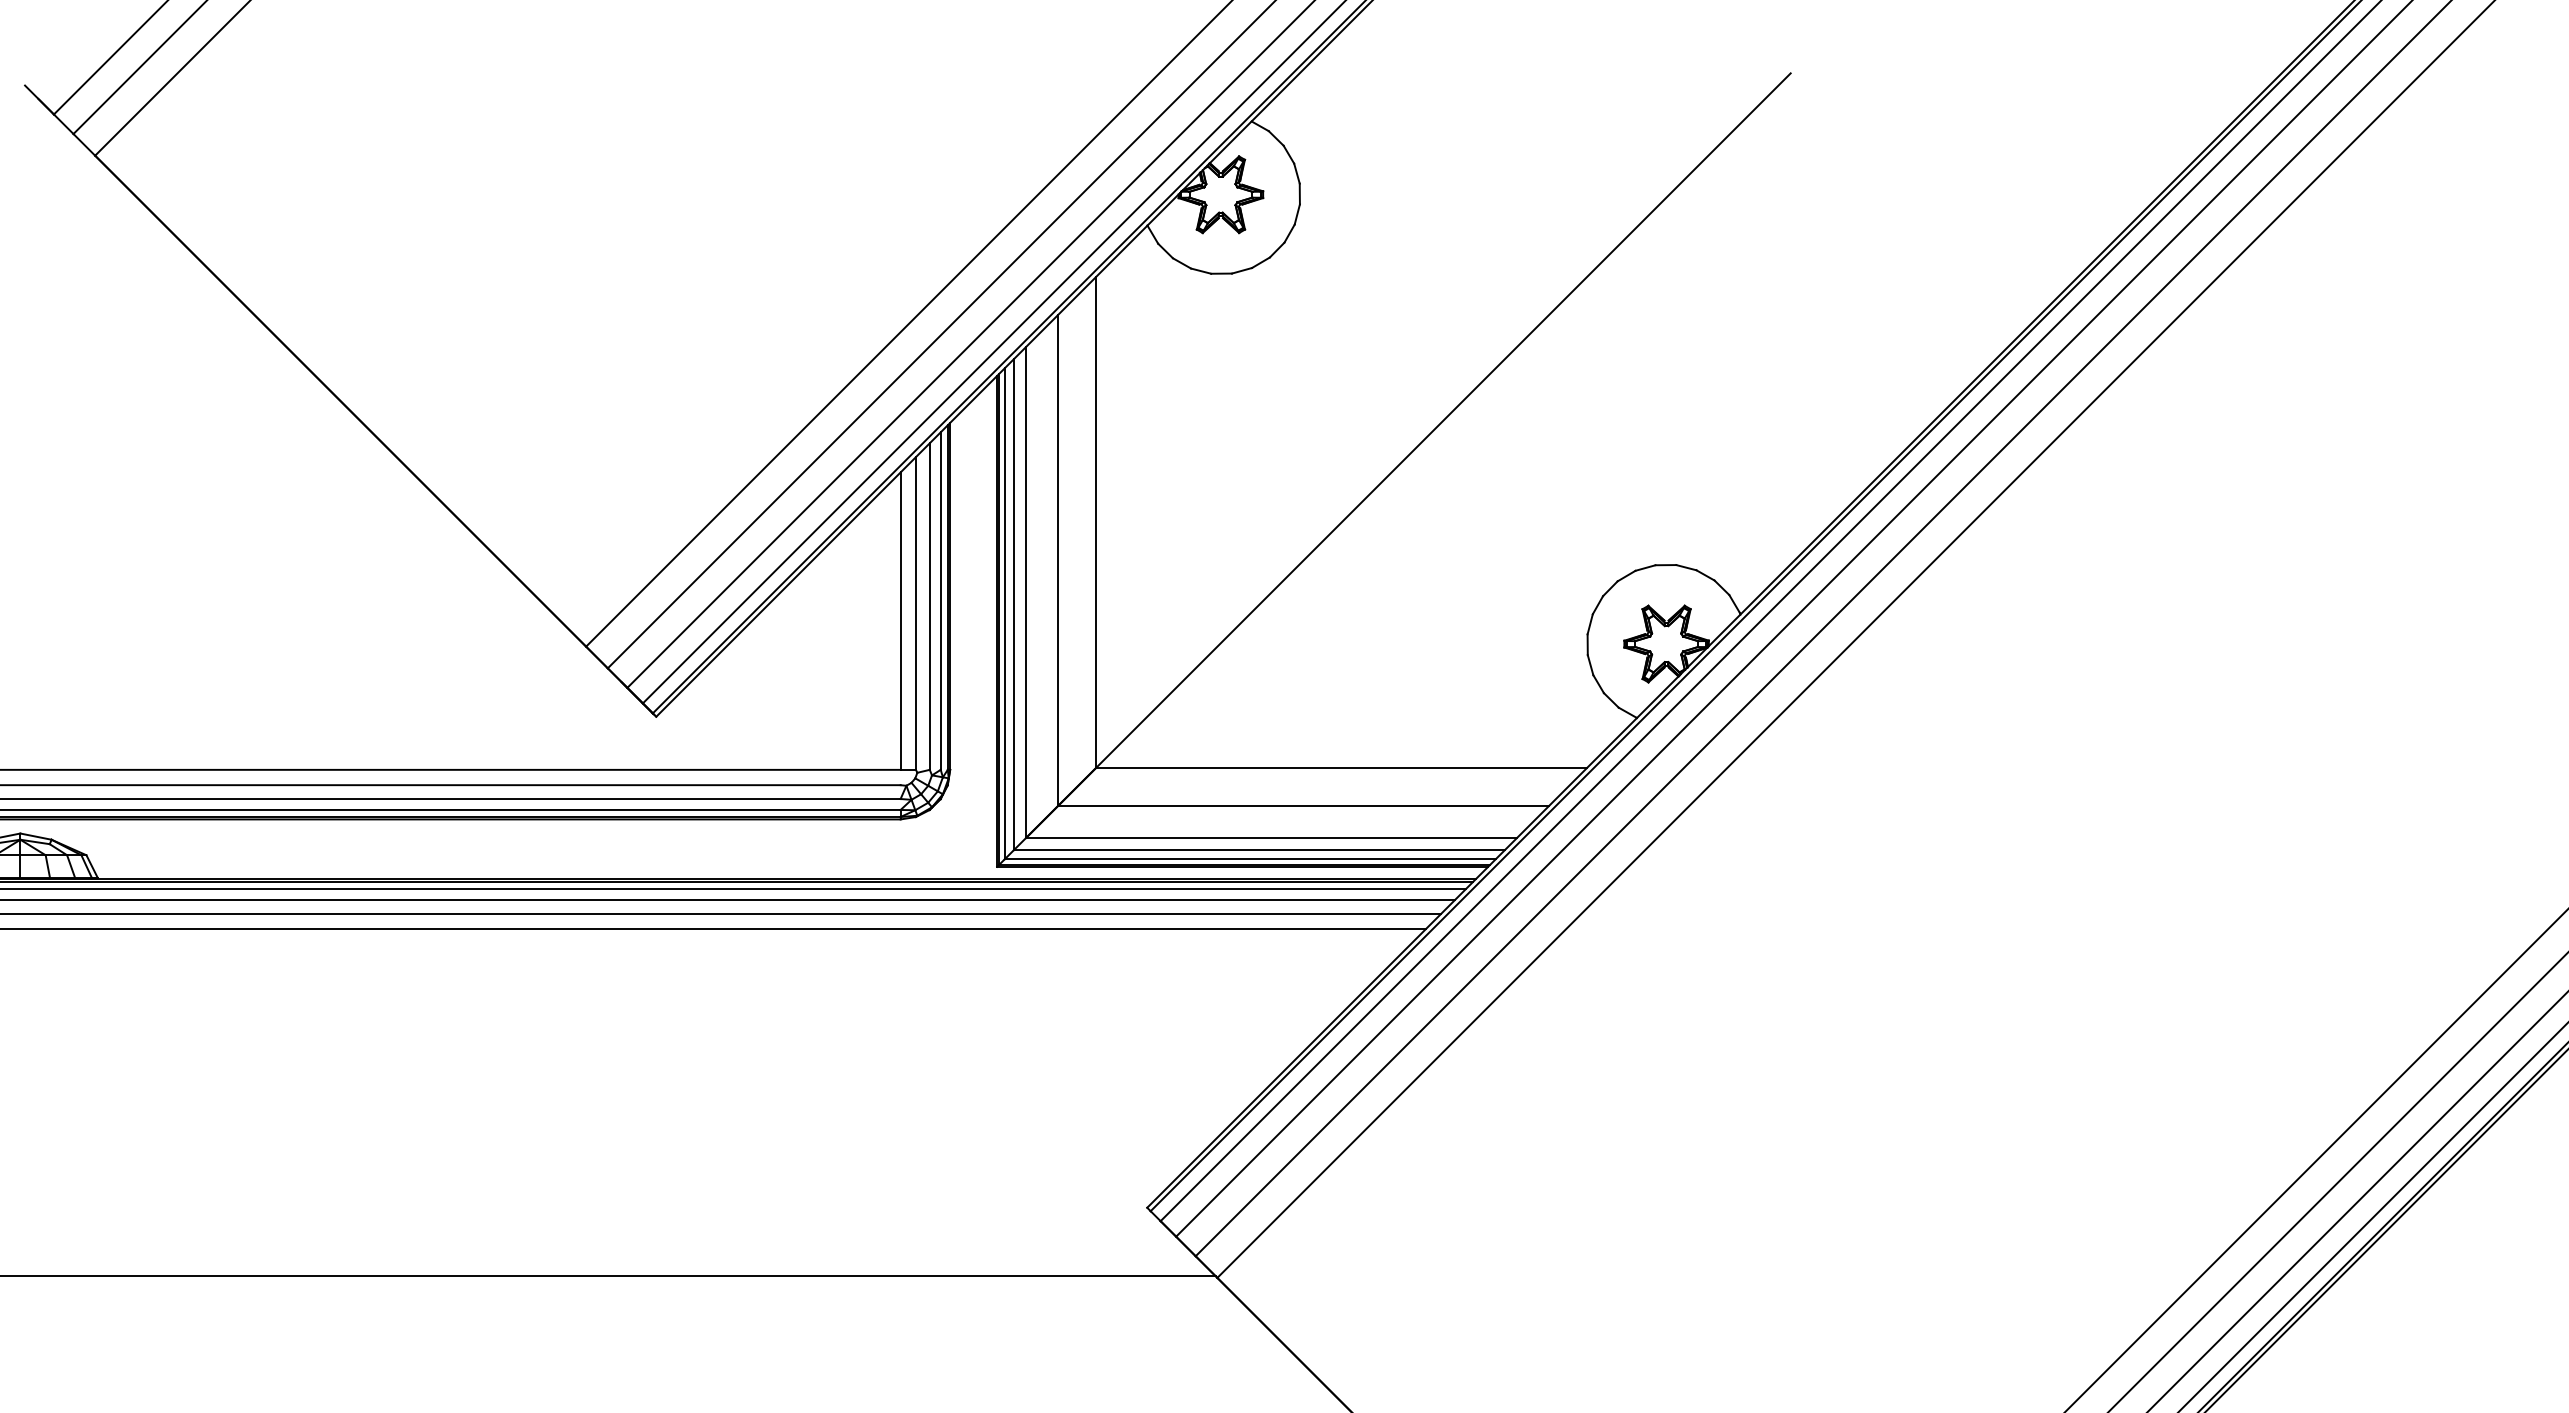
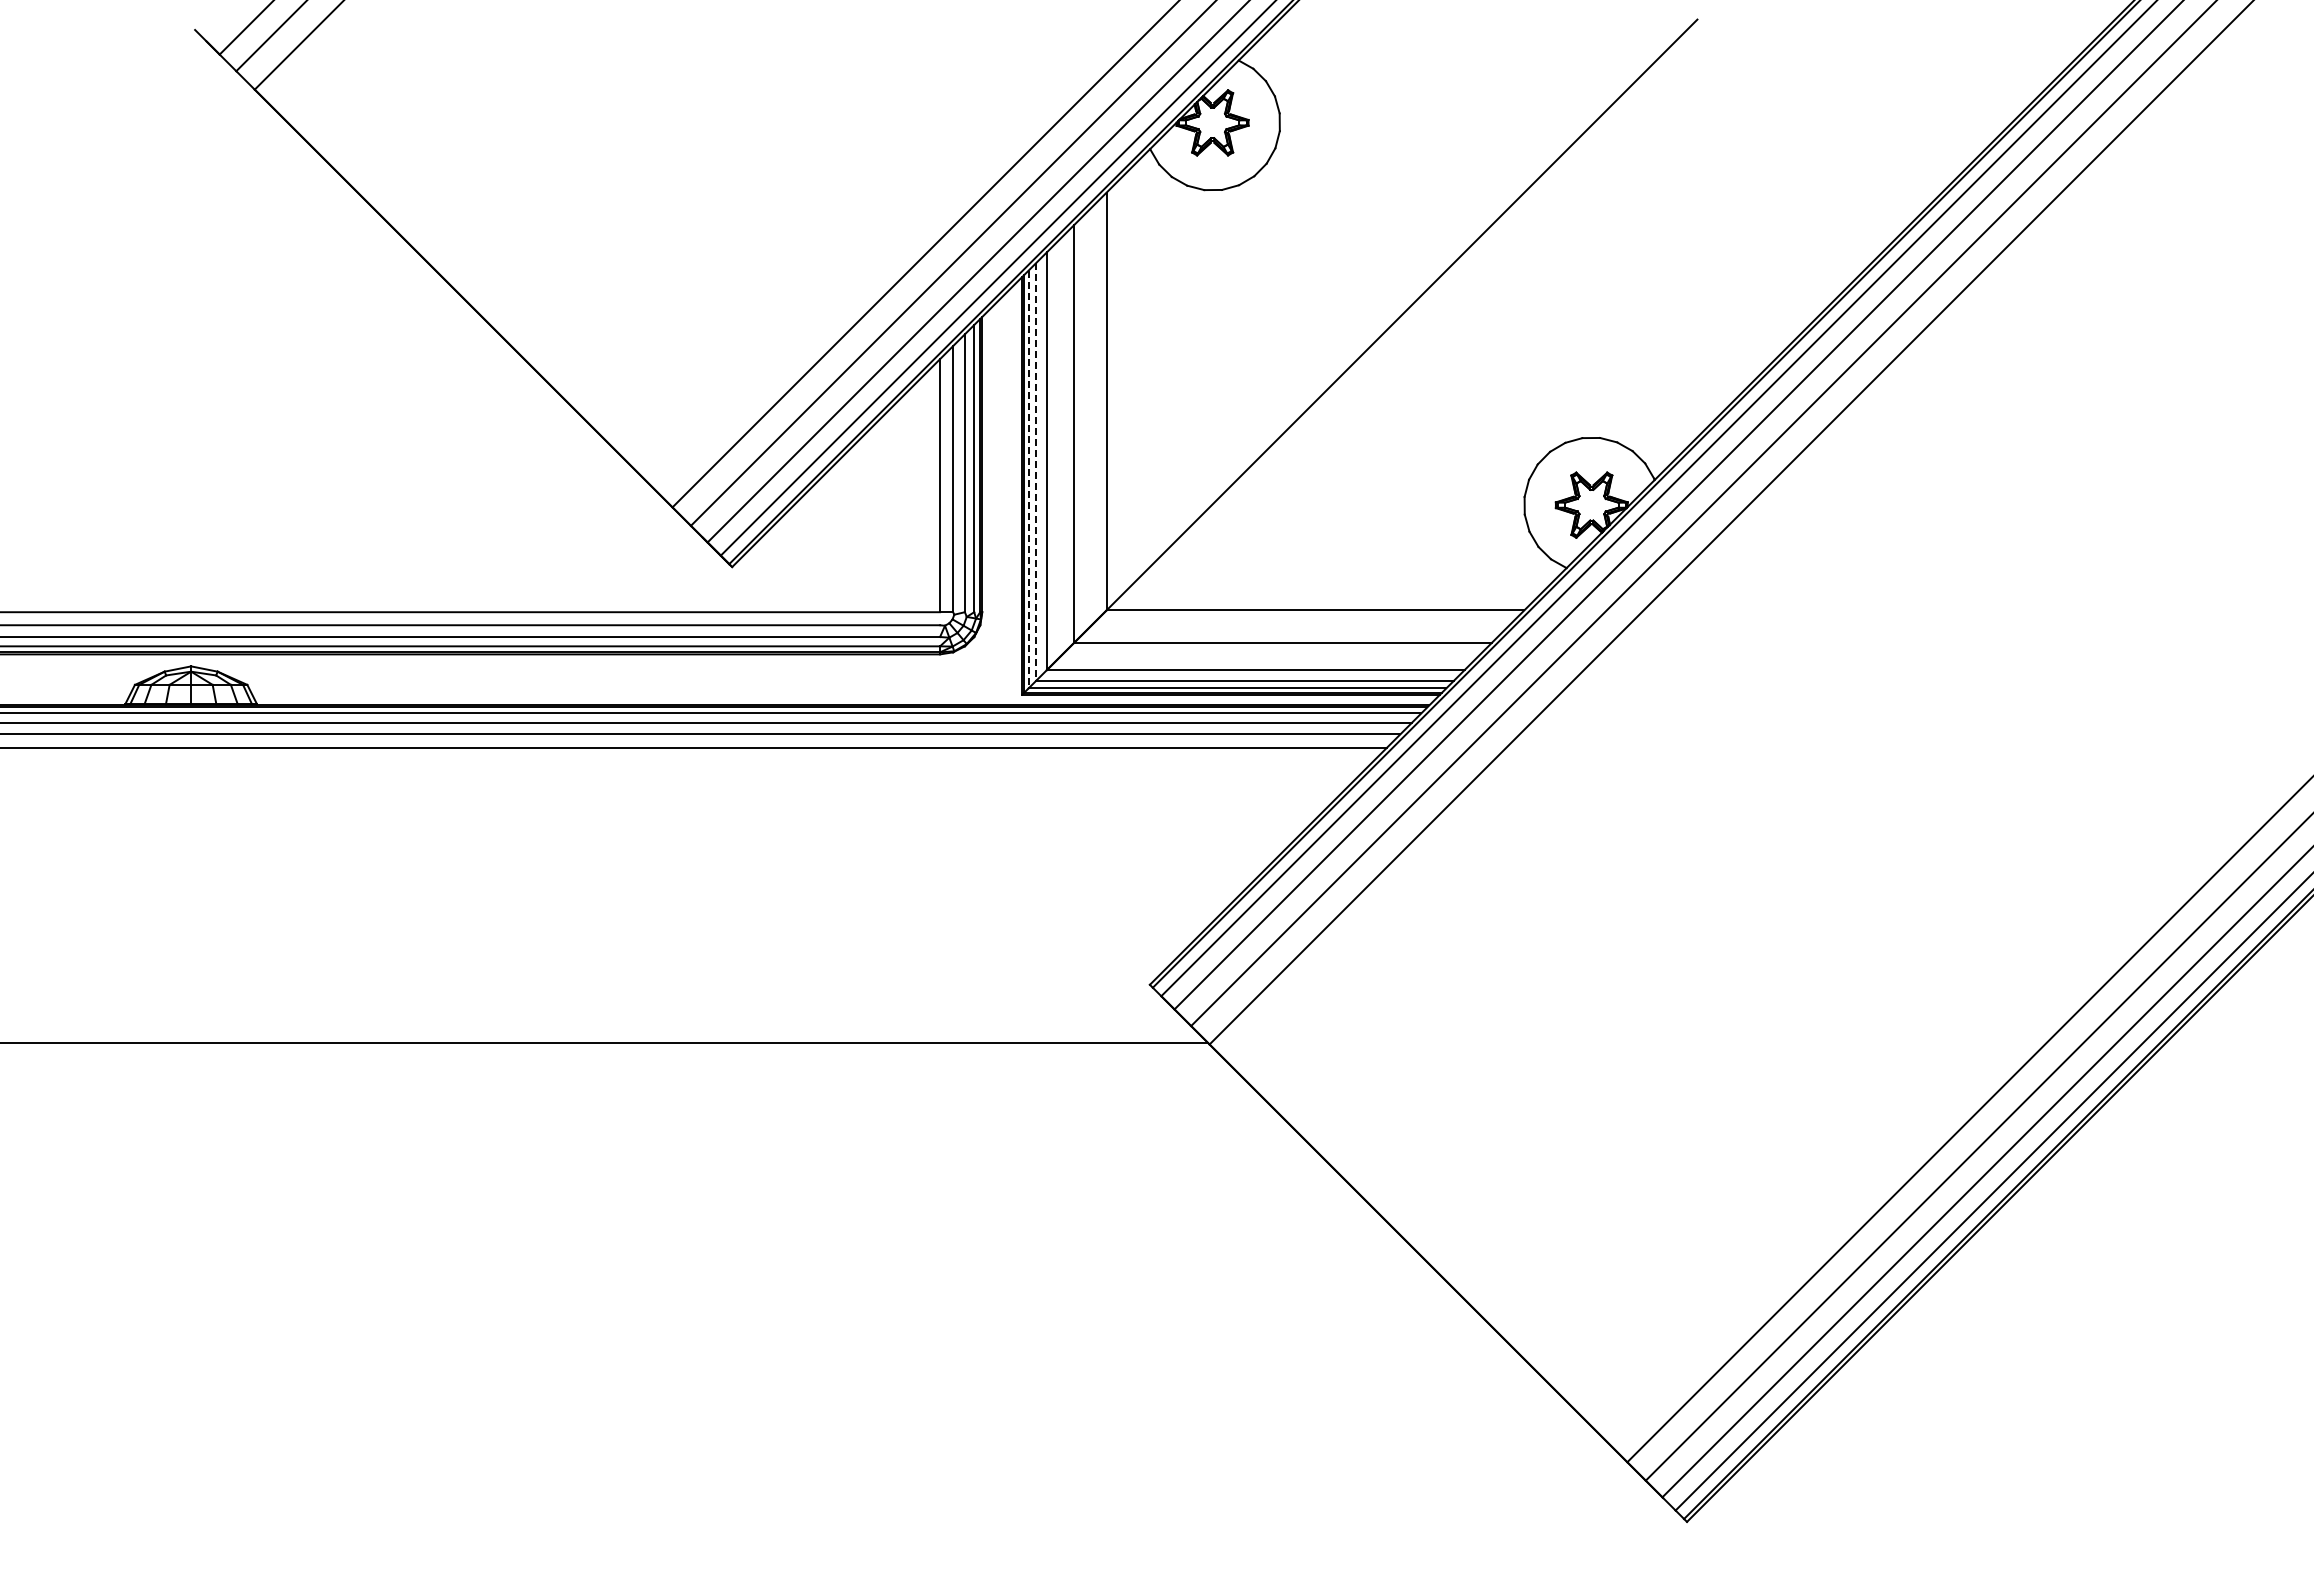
line: (1013, 604) -> (1036, 471), solid -> dashed
line: (1004, 613) -> (1028, 479), solid -> dashed

